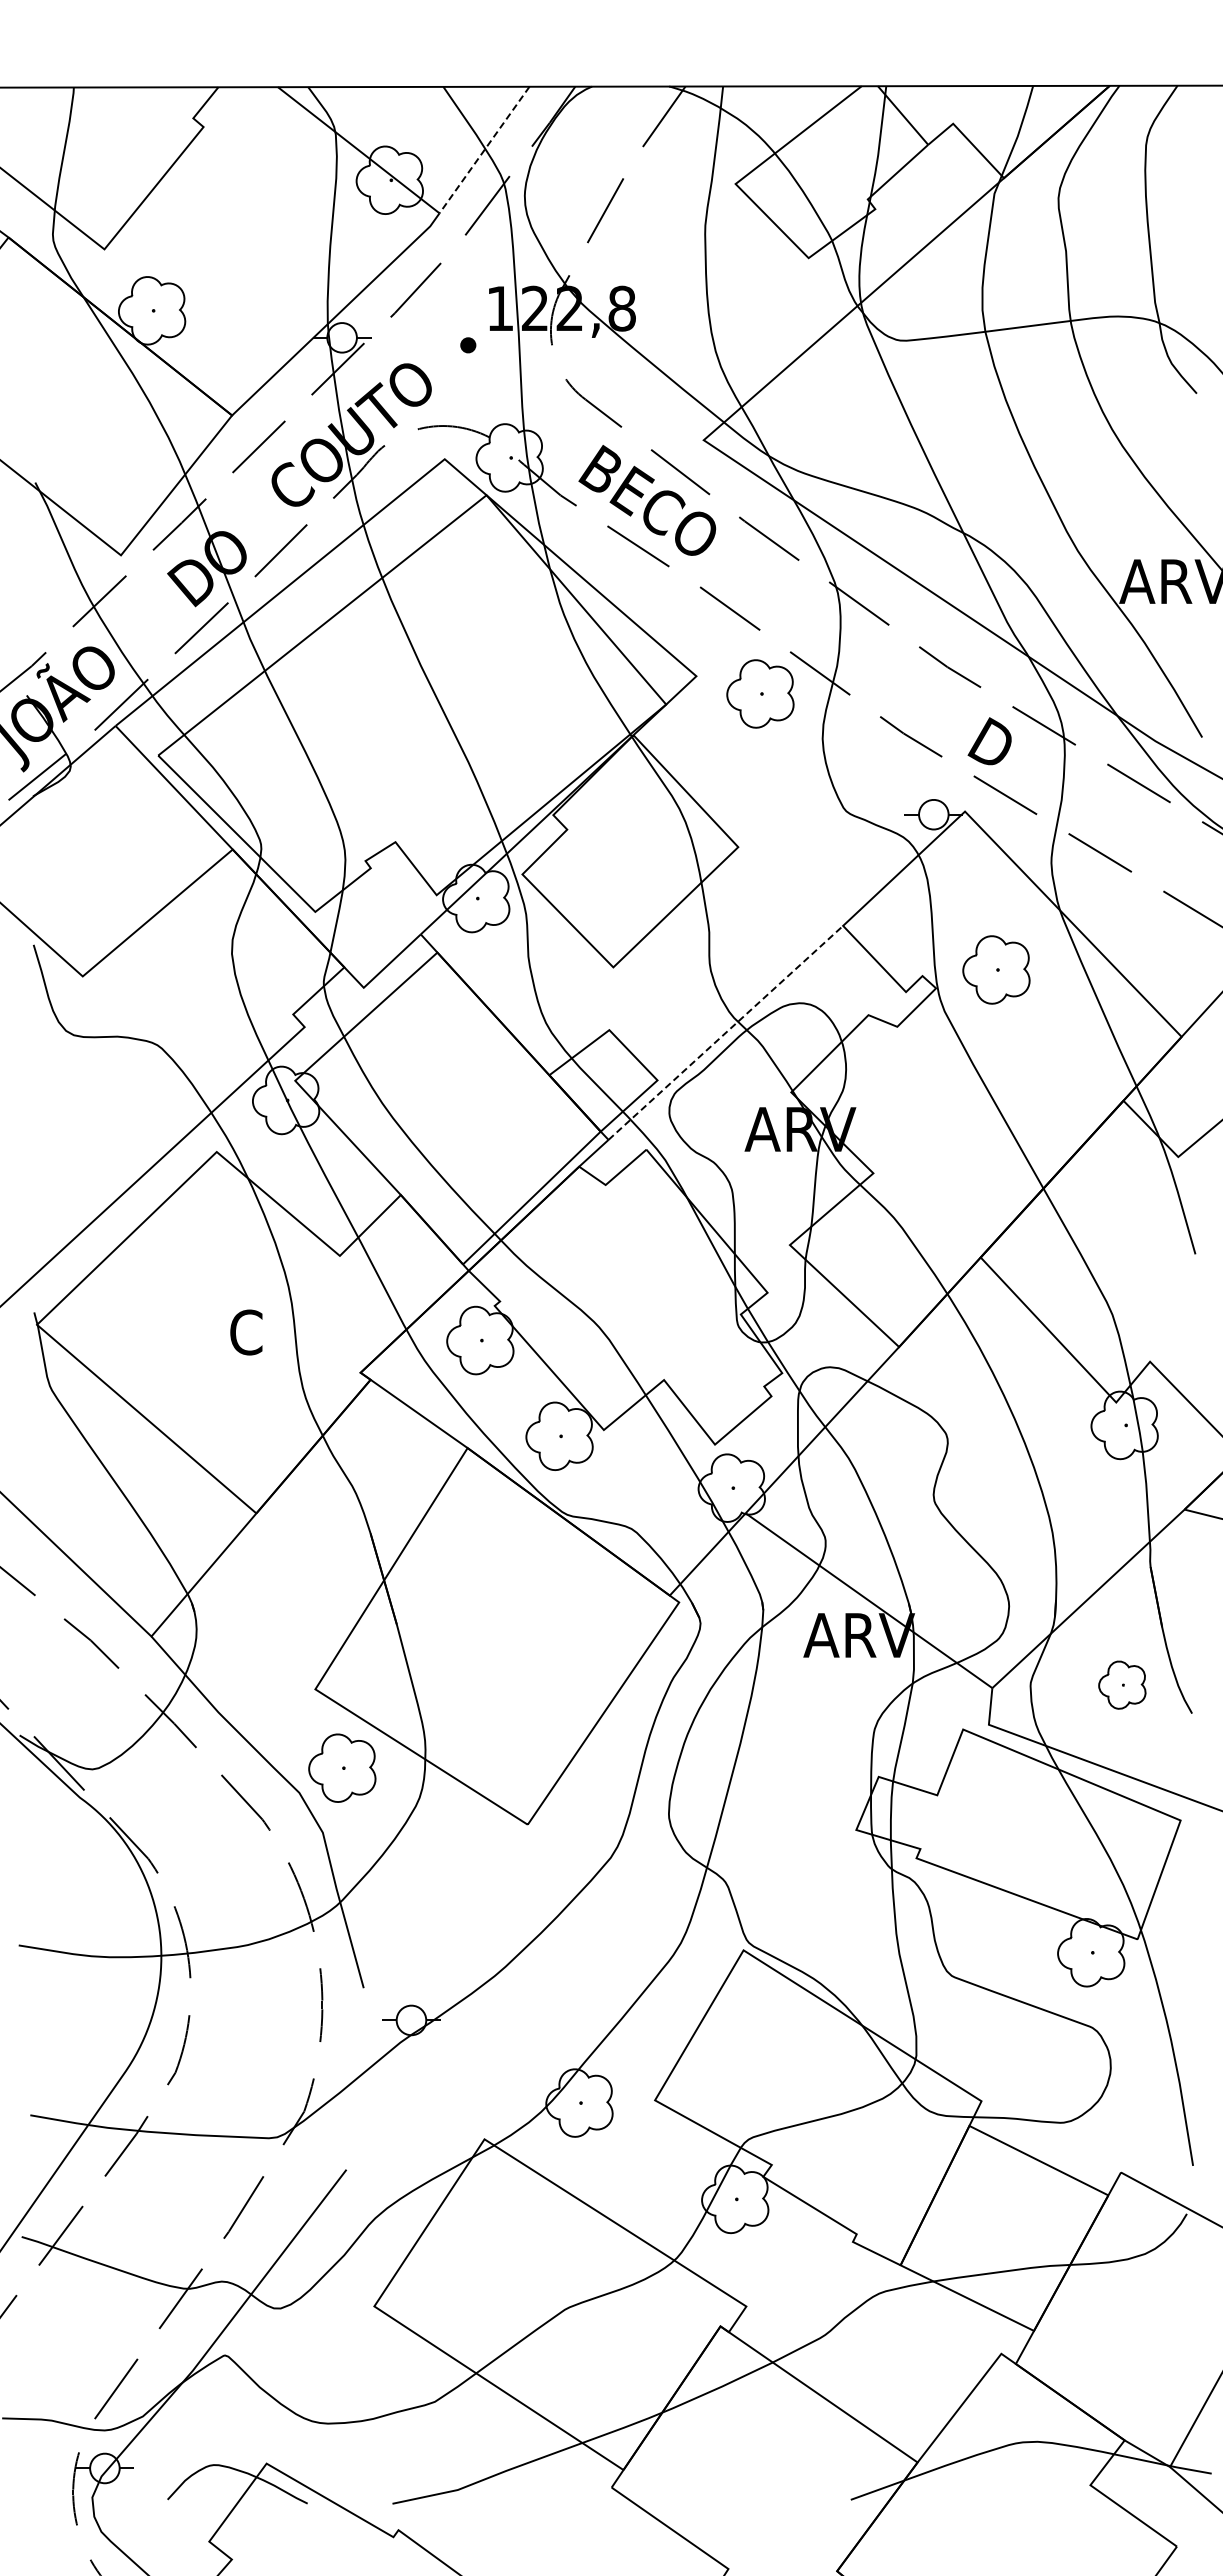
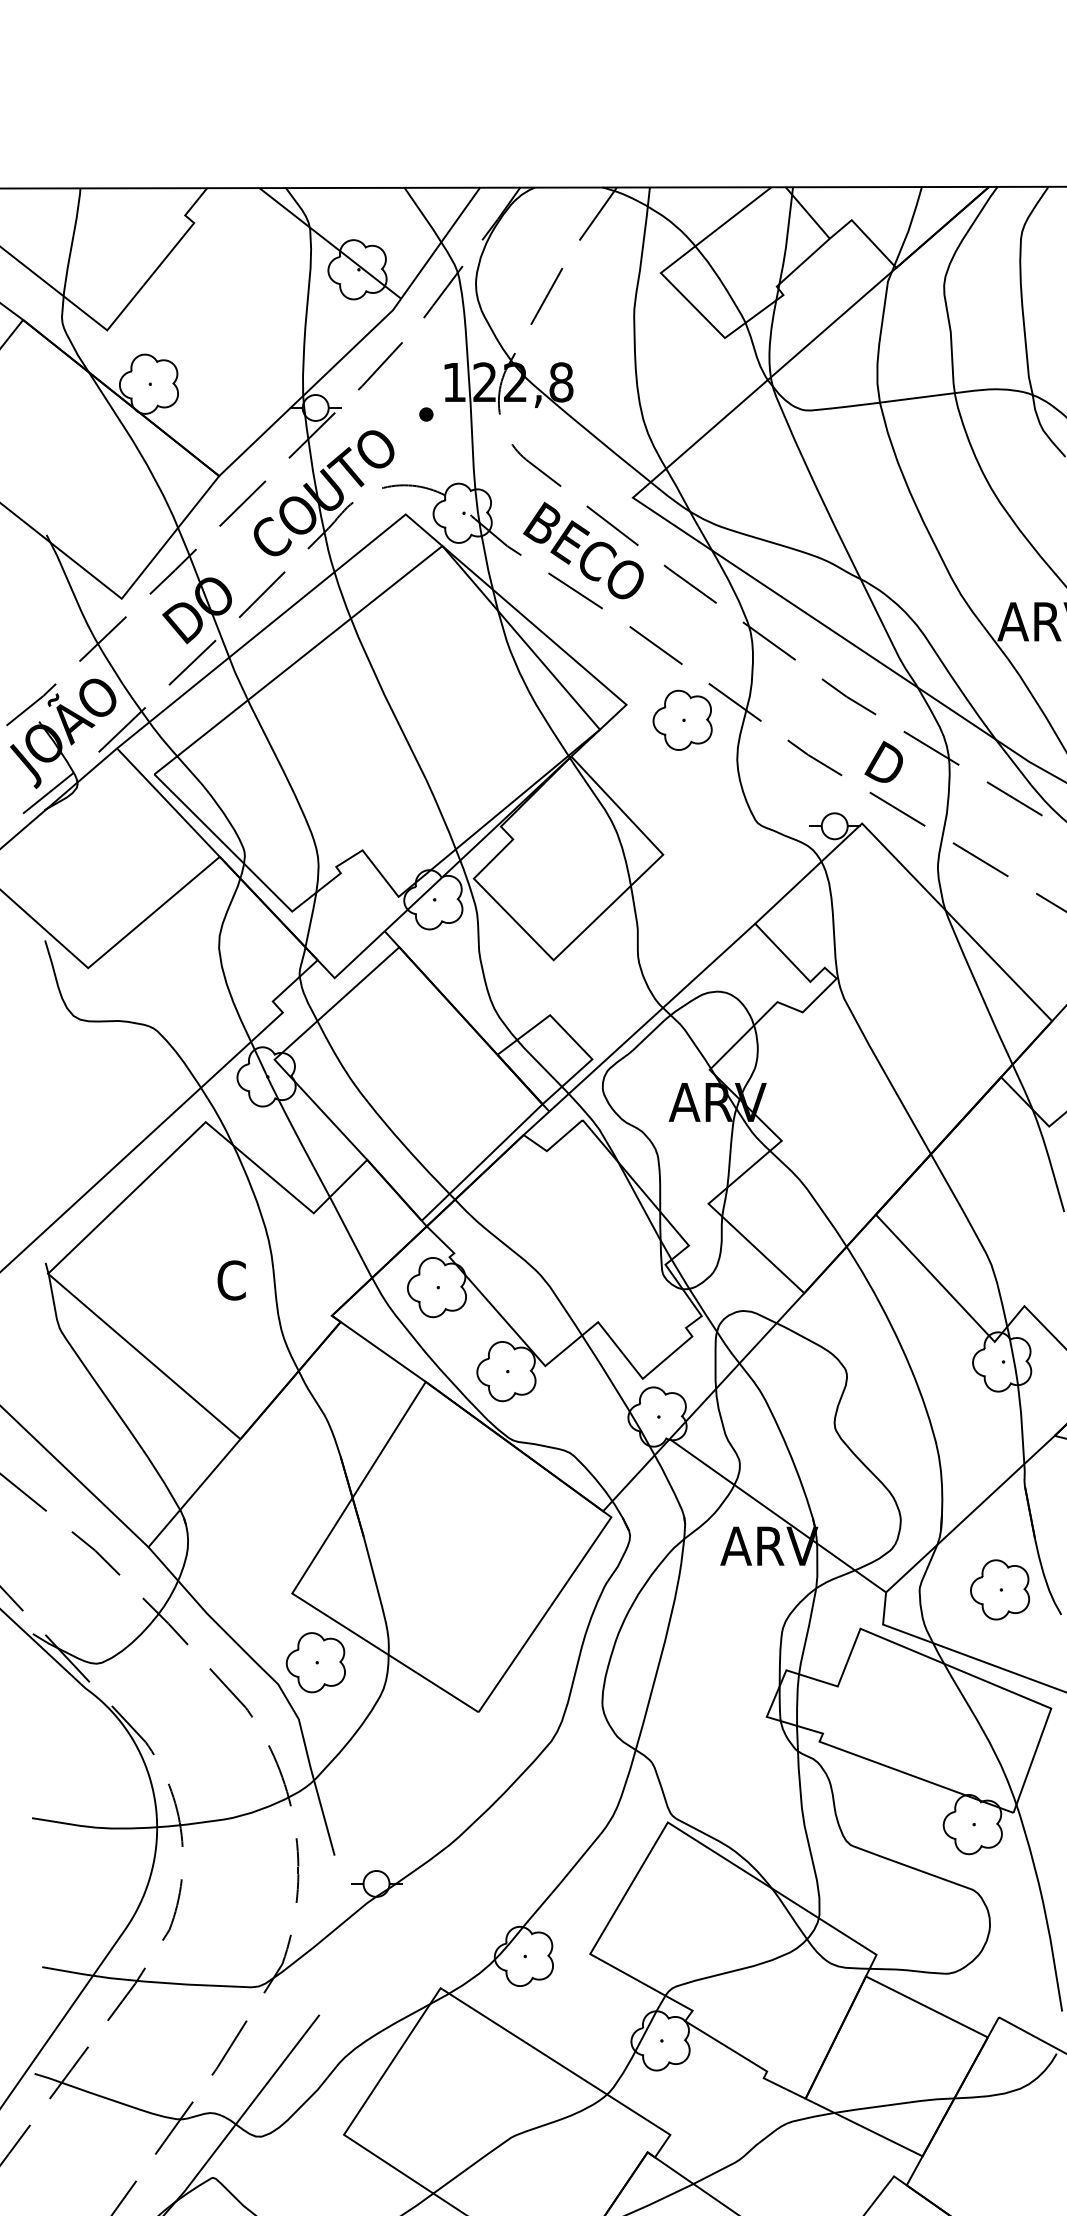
line: (484, 150) -> (440, 243), dashed -> solid
part: (996, 969) -> (889, 962), removed
line: (725, 1032) -> (652, 1017), dashed -> solid
part: (1122, 1684) -> (1000, 1589), size x1.43

